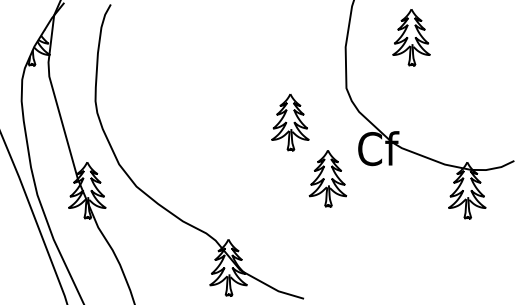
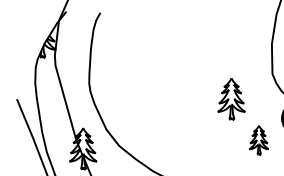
part: (327, 178) -> (258, 139), size x0.7

